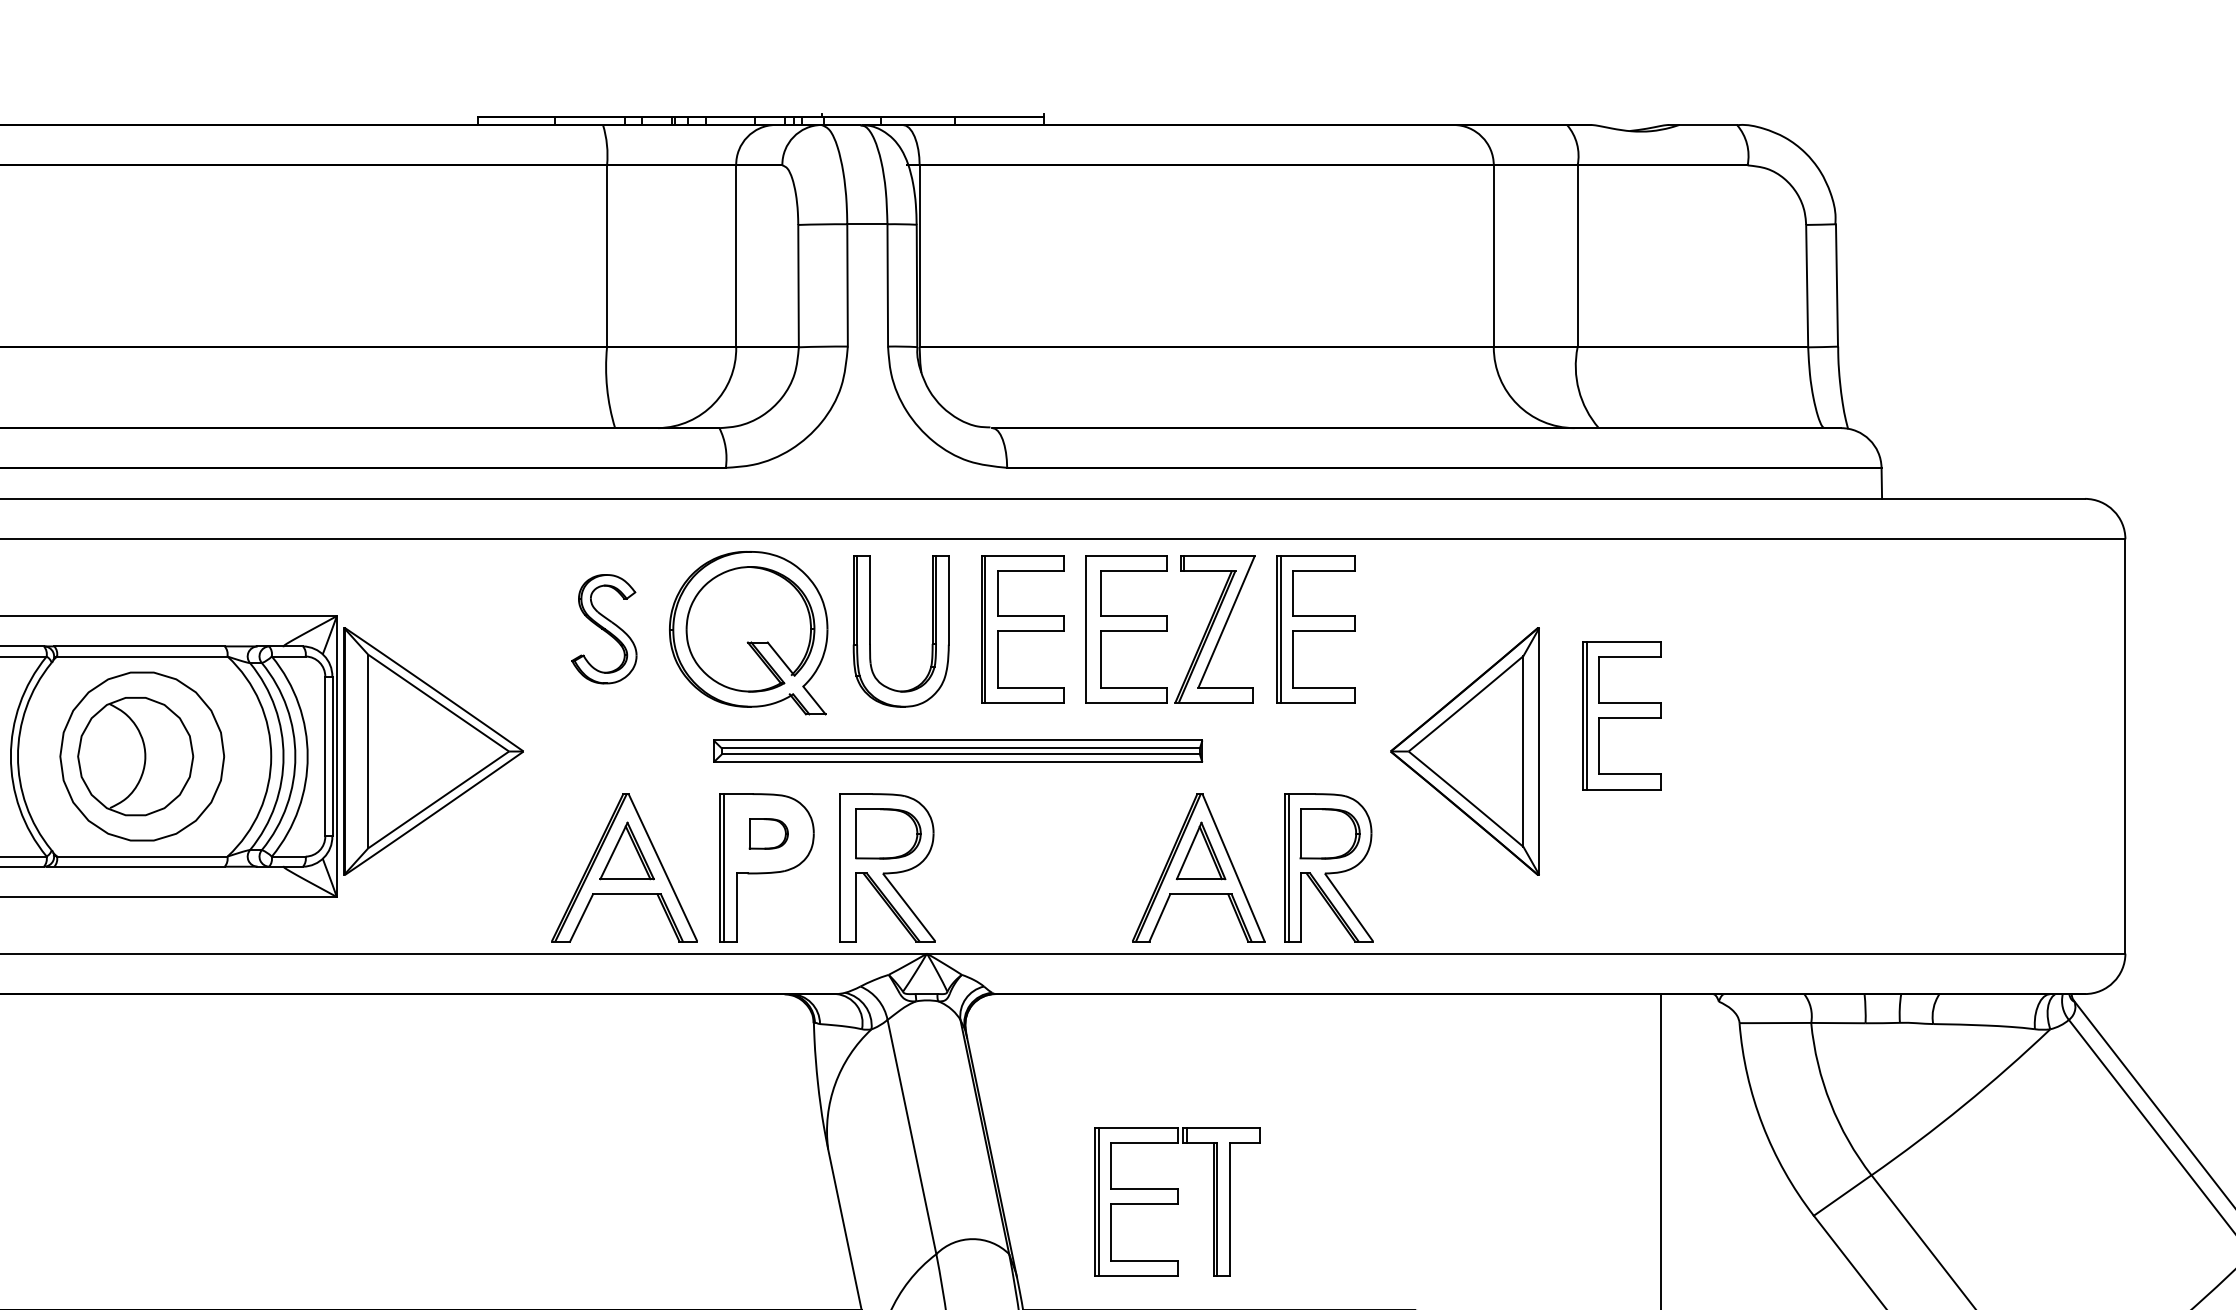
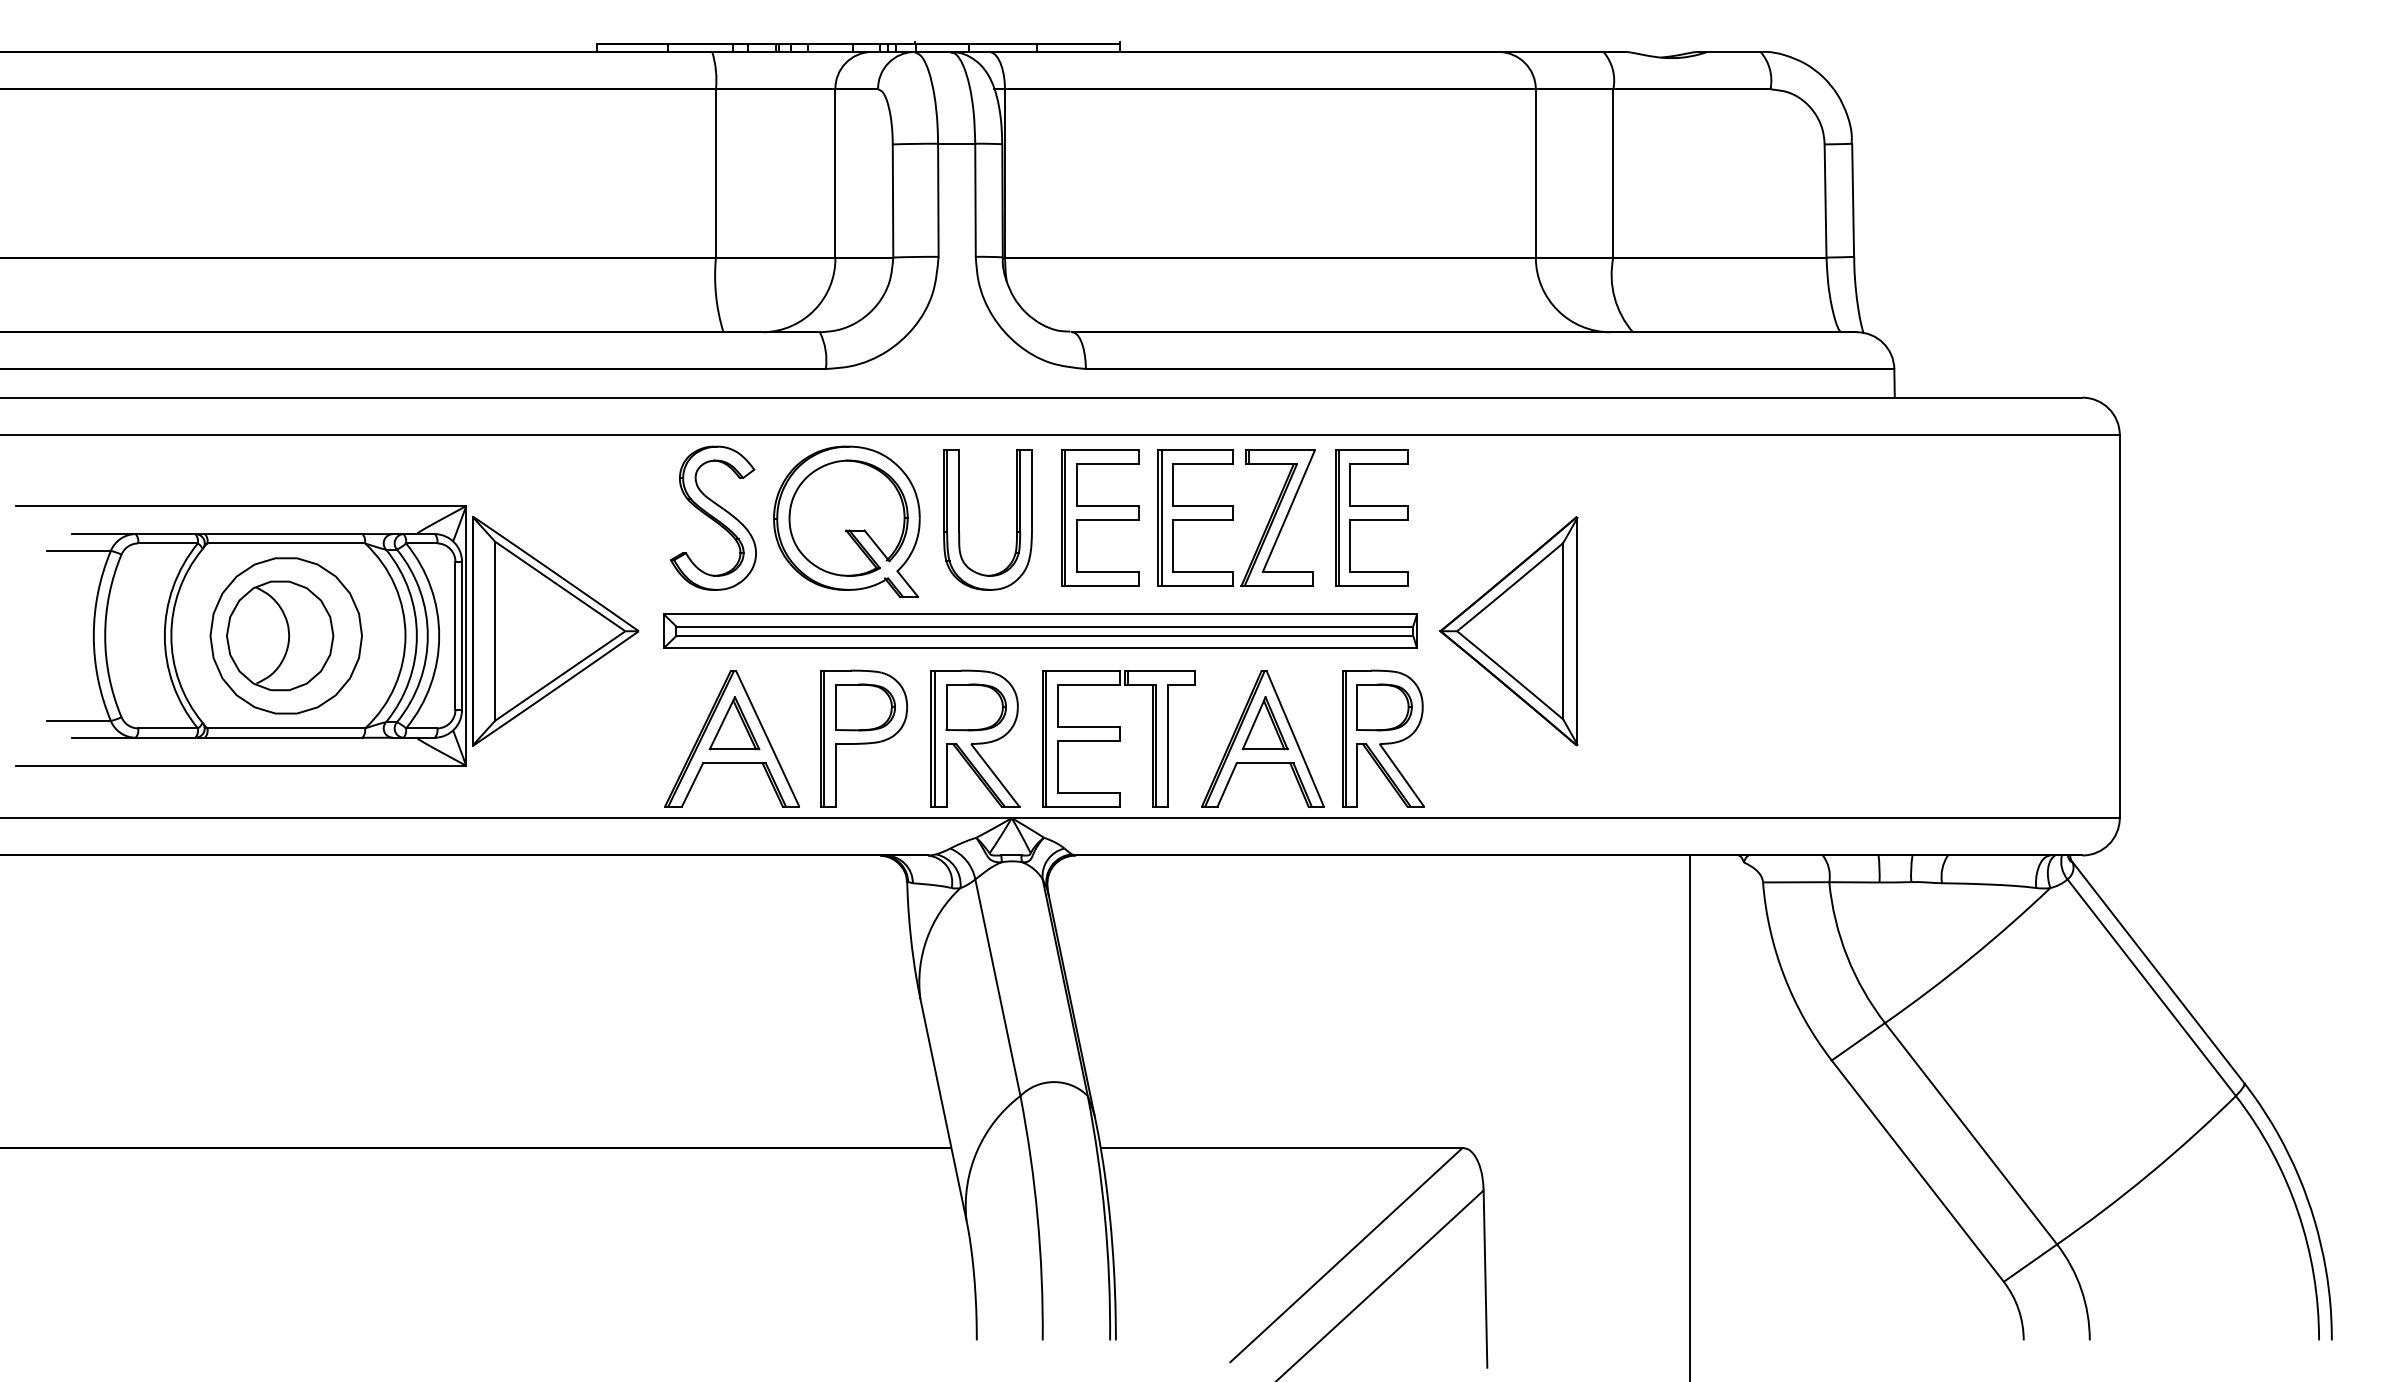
part: (604, 628) -> (713, 517), size x1.43
line: (1088, 629) -> (1161, 518), added
part: (1622, 715) -> (1654, 597), removed
part: (958, 750) -> (1040, 630), size x1.67
part: (768, 833) -> (865, 707), size x1.67
line: (843, 867) -> (934, 738), added
part: (1176, 1201) -> (1118, 738), moved

